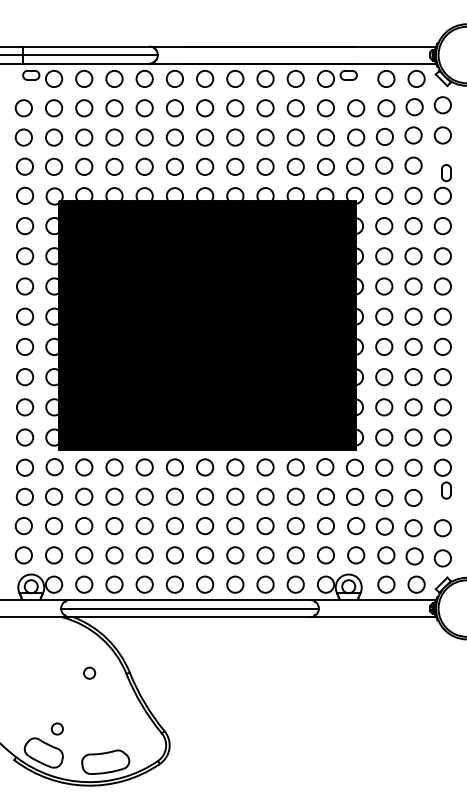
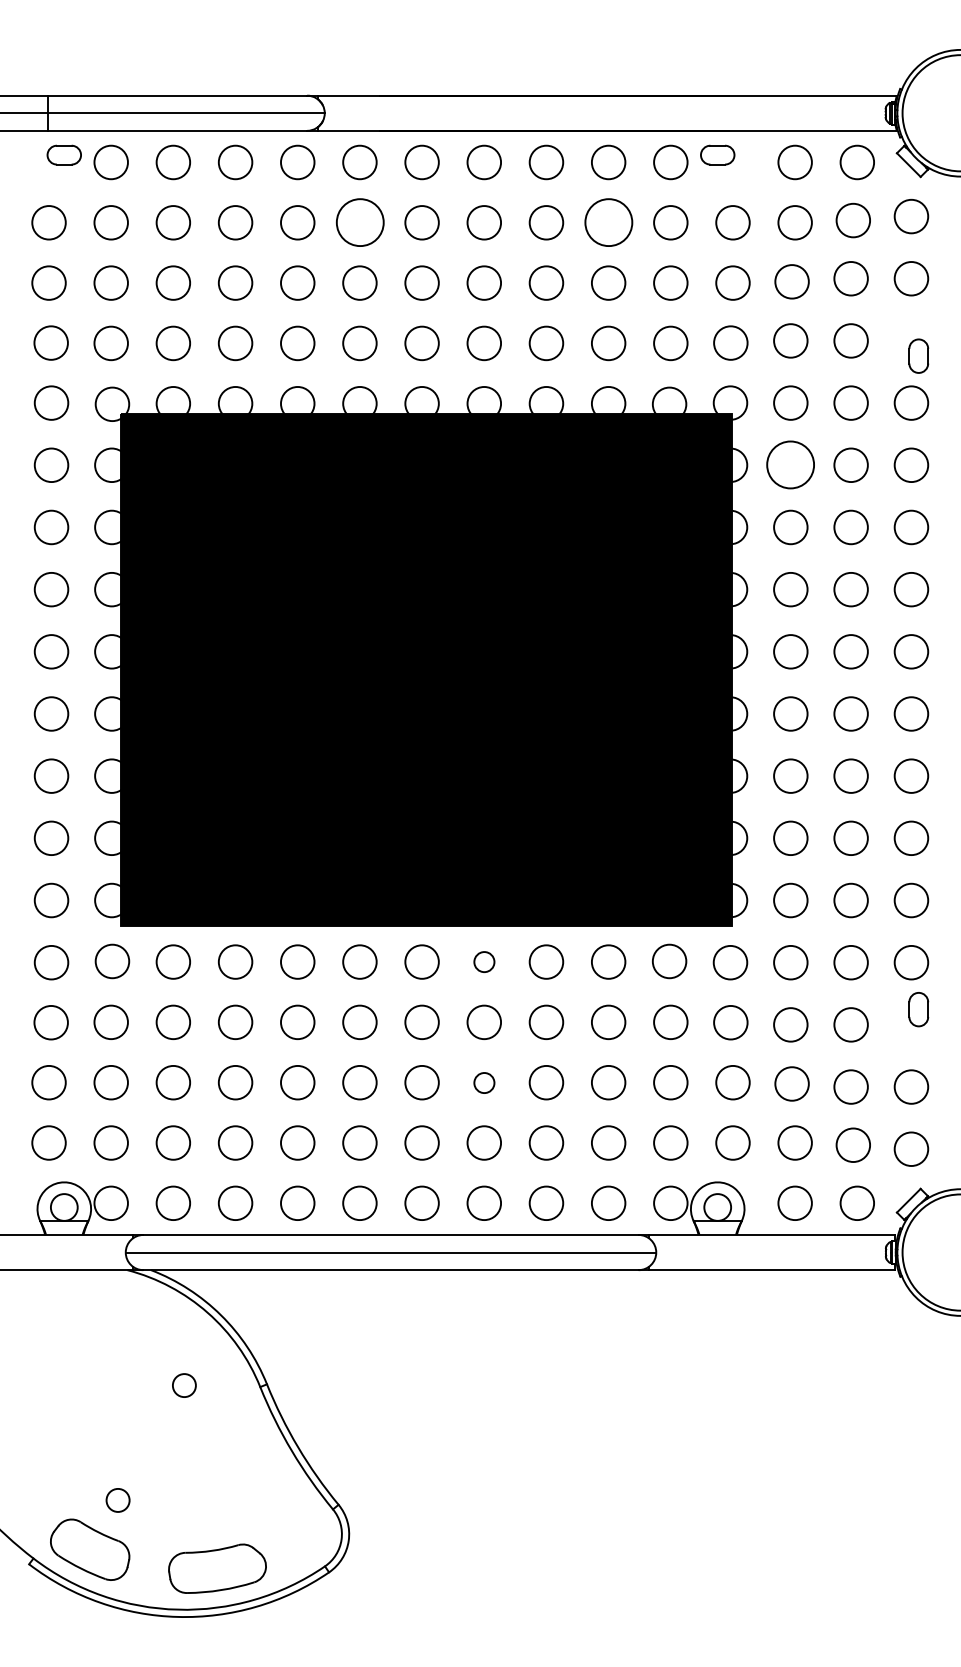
circle: (174, 108) -> (359, 223), size x1.4
circle: (295, 108) -> (608, 223), size x1.4
circle: (384, 226) -> (791, 466), size x1.4
circle: (235, 467) -> (484, 962), size x0.6
circle: (235, 526) -> (484, 1083), size x0.6

